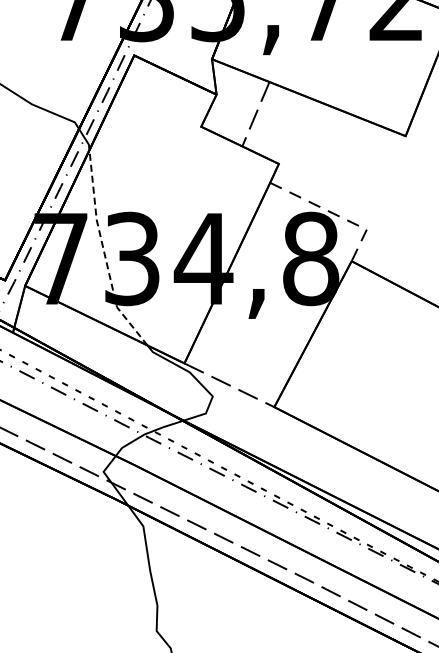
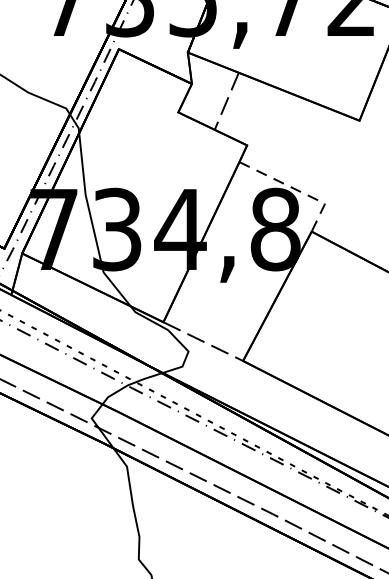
line: (104, 252) -> (92, 223), dashed -> solid

